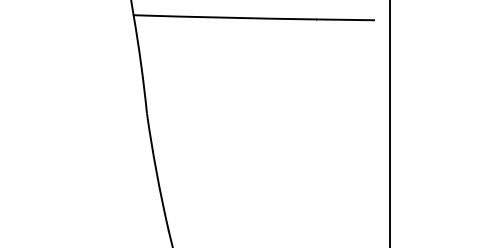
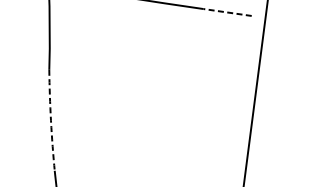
line: (345, 19) -> (227, 12), solid -> dashed
arc: (156, 172) -> (50, 120), solid -> dashed

